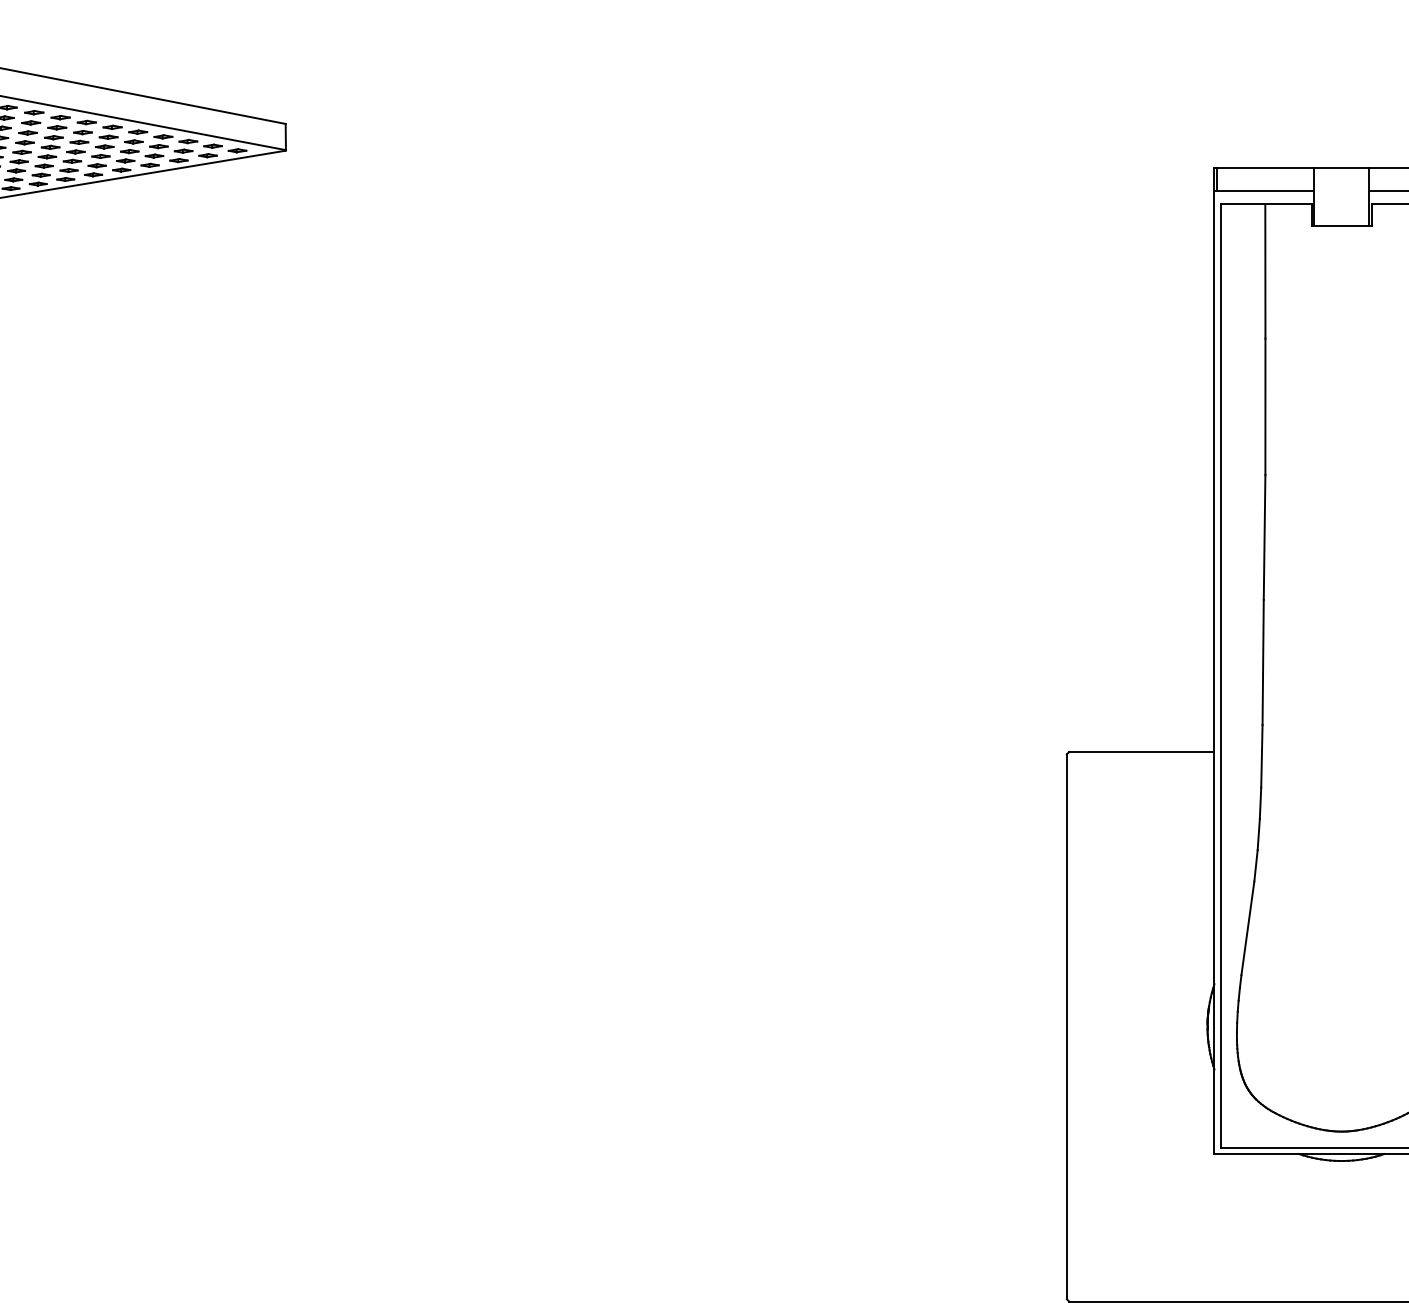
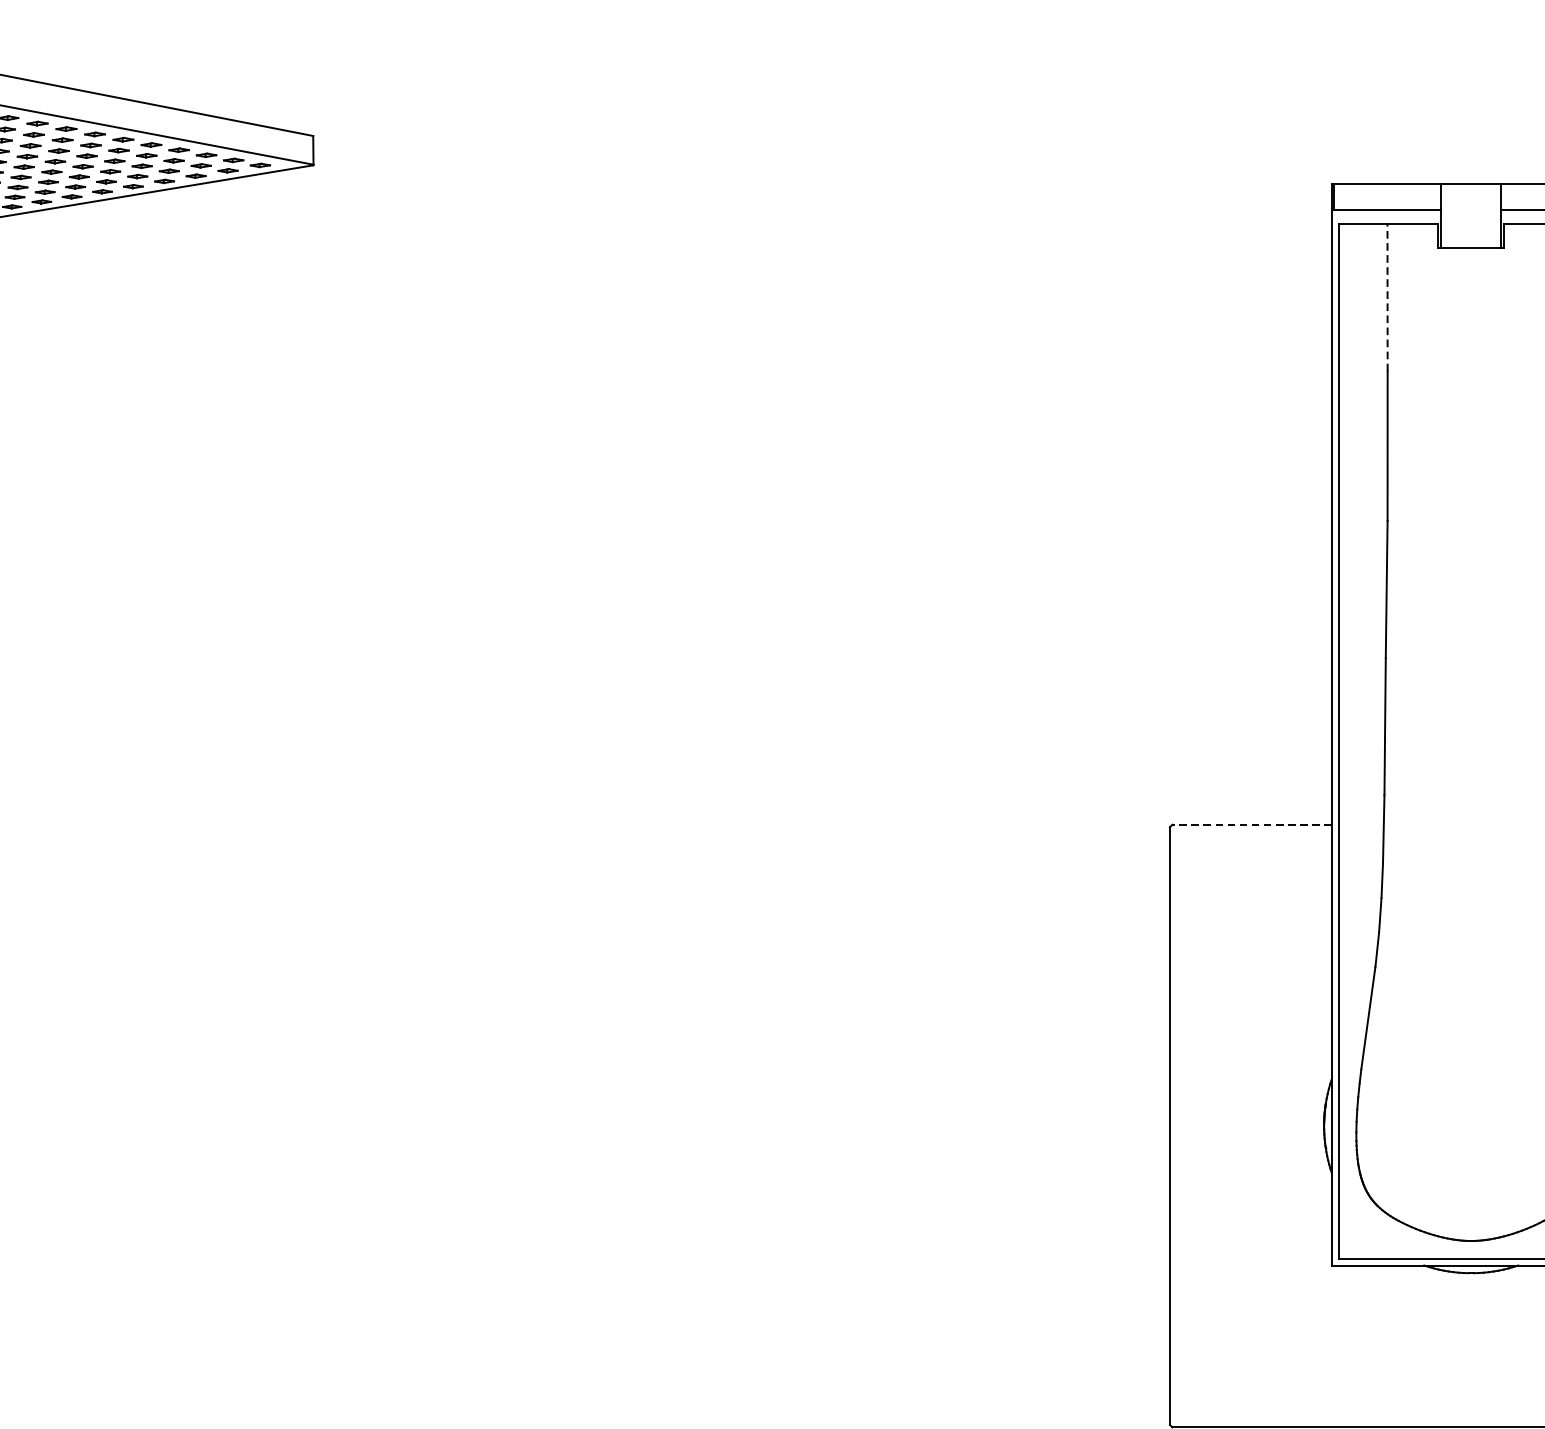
line: (1265, 270) -> (1387, 296), solid -> dashed
line: (1141, 752) -> (1251, 825), solid -> dashed

